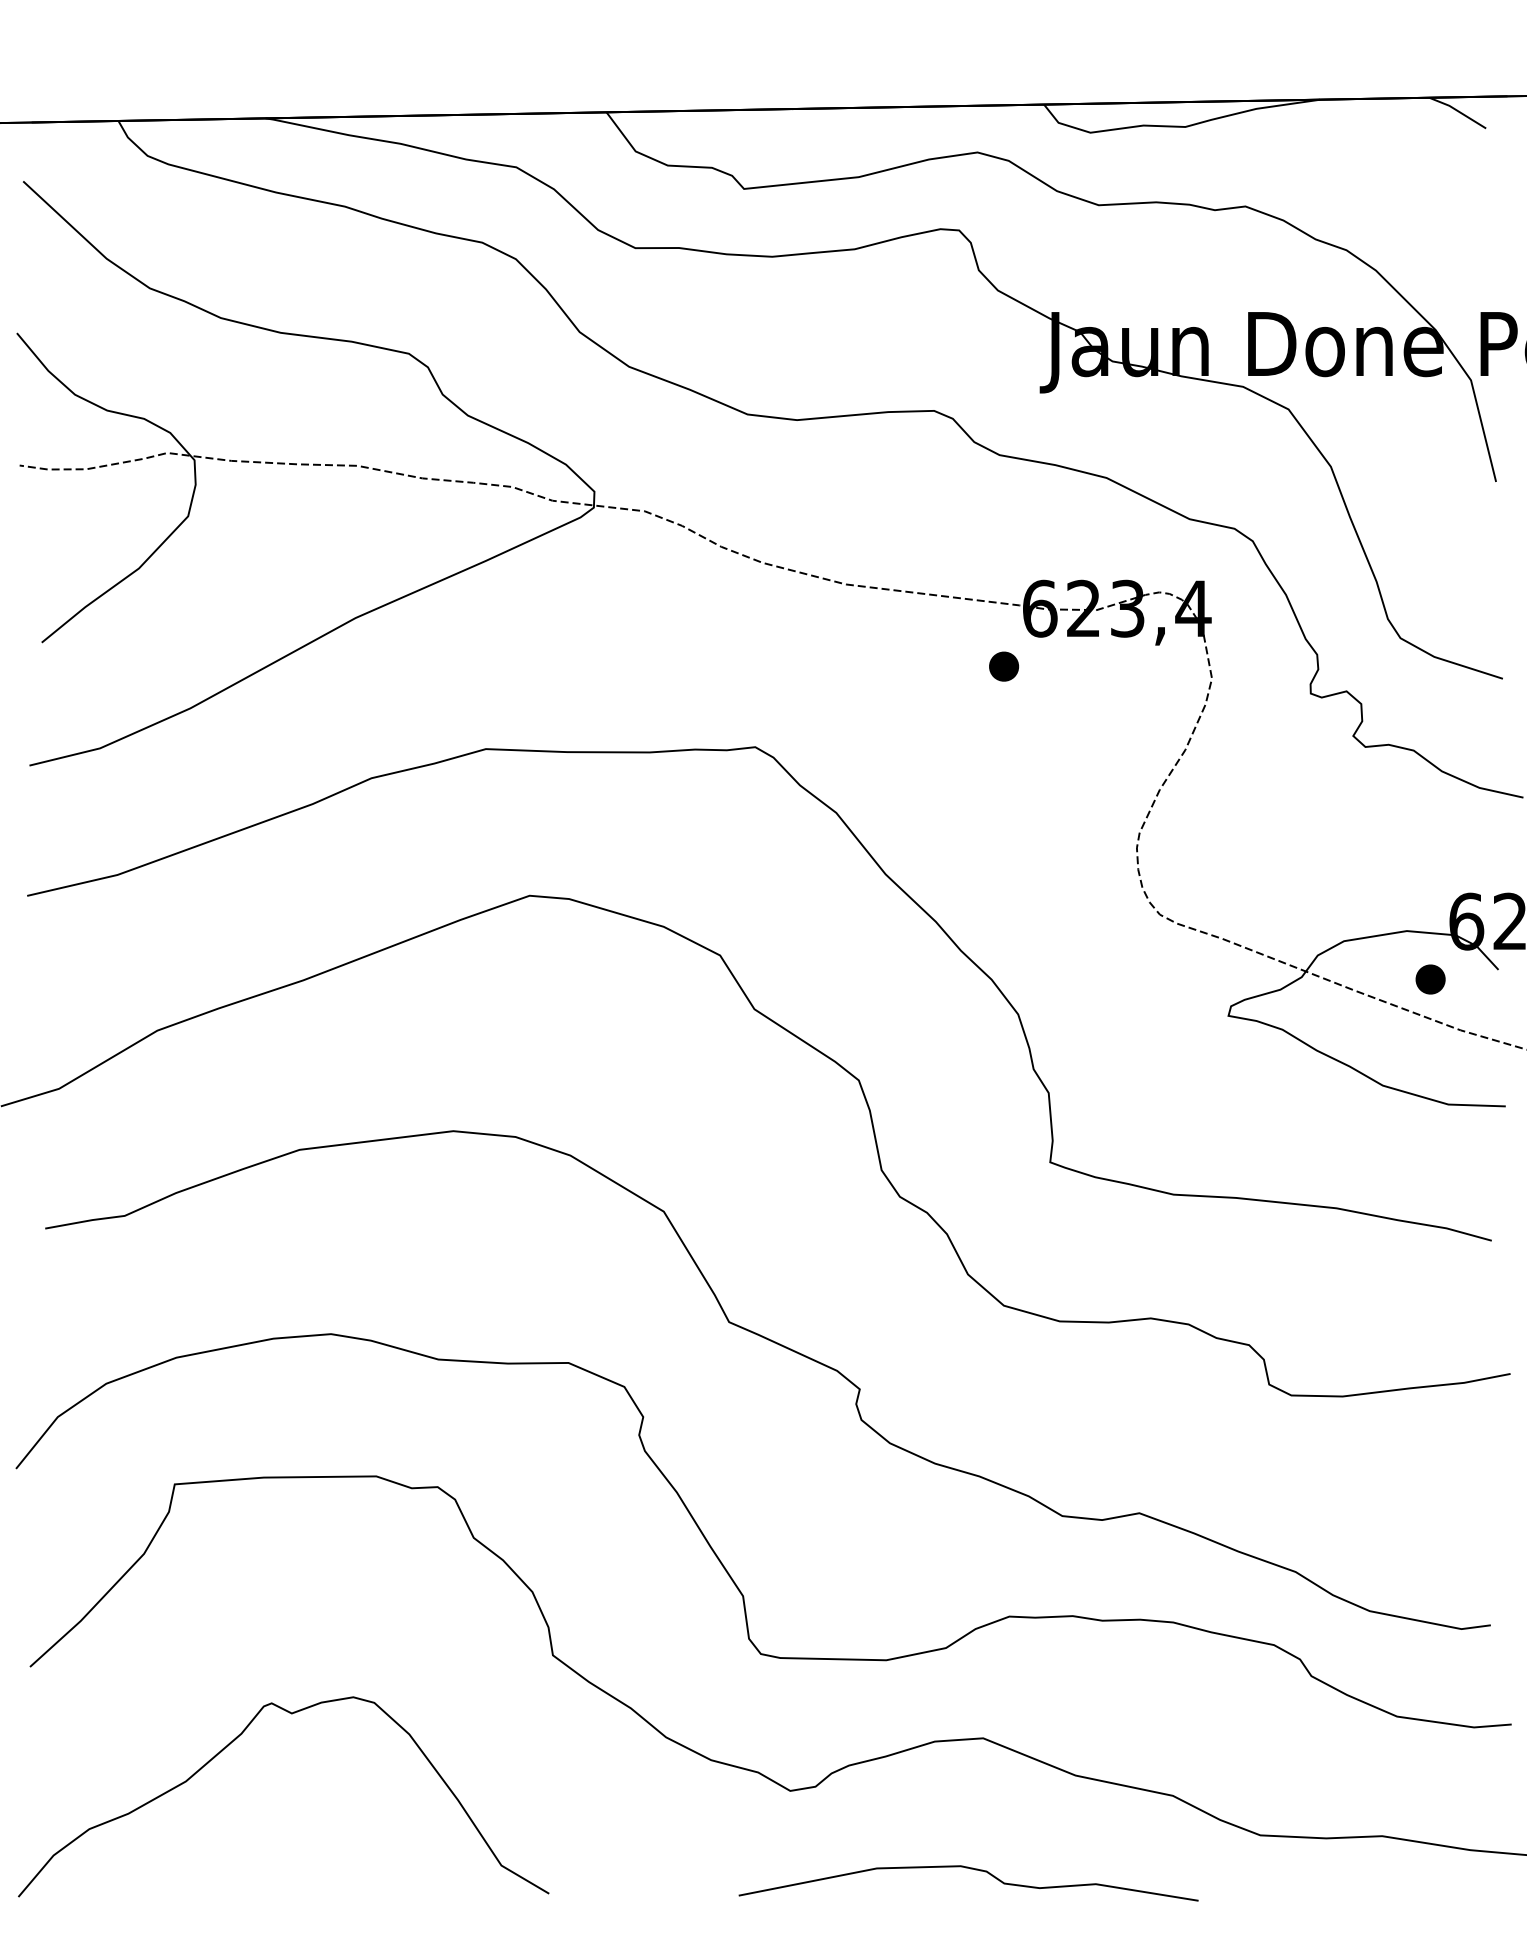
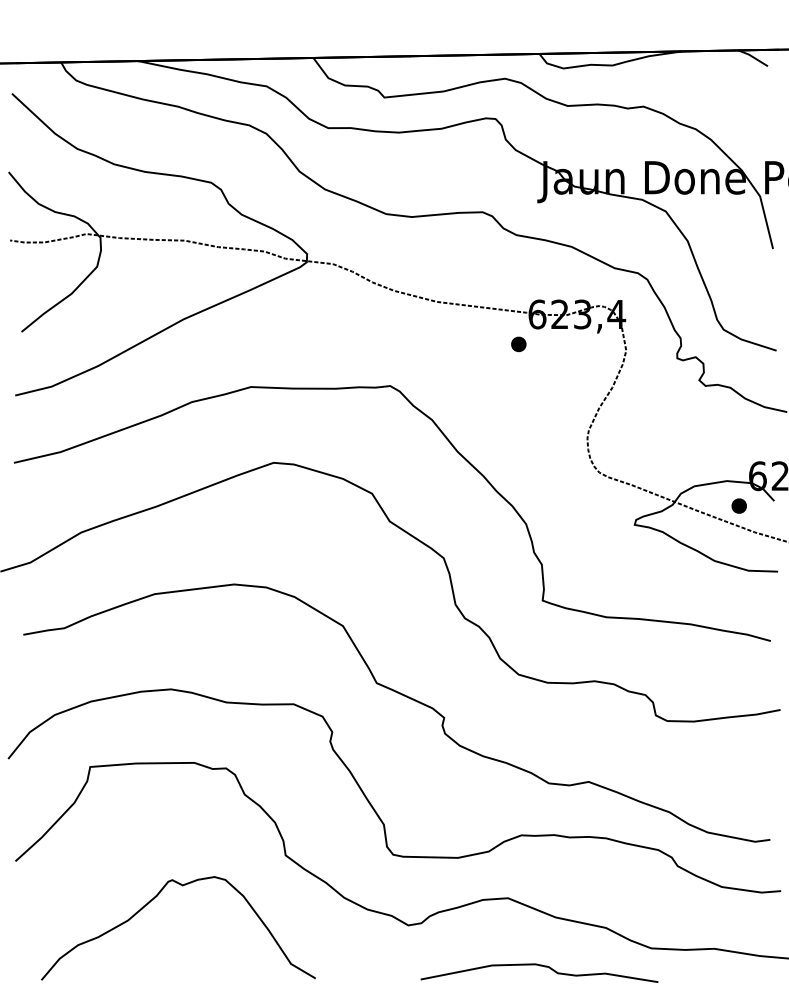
curve: (237, 1740) -> (154, 899), moved
curve: (968, 1870) -> (539, 966), moved

